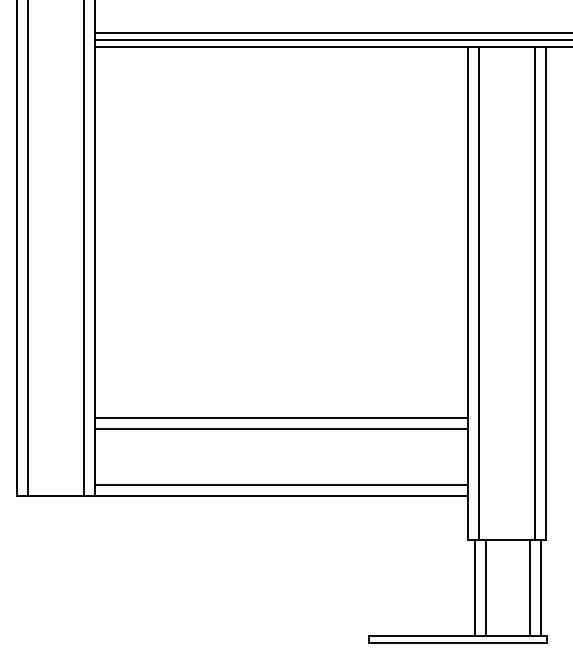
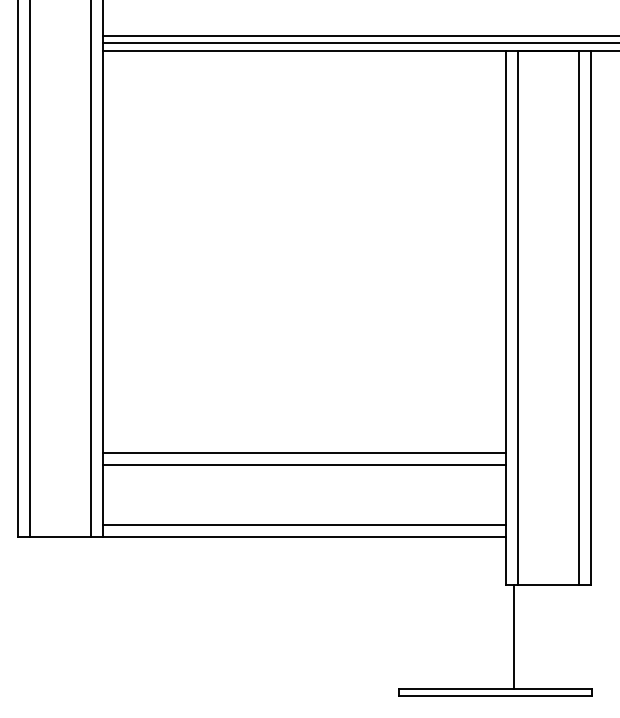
line: (485, 588) -> (525, 637), removed
line: (530, 588) -> (574, 637), removed
line: (541, 588) -> (586, 637), removed

